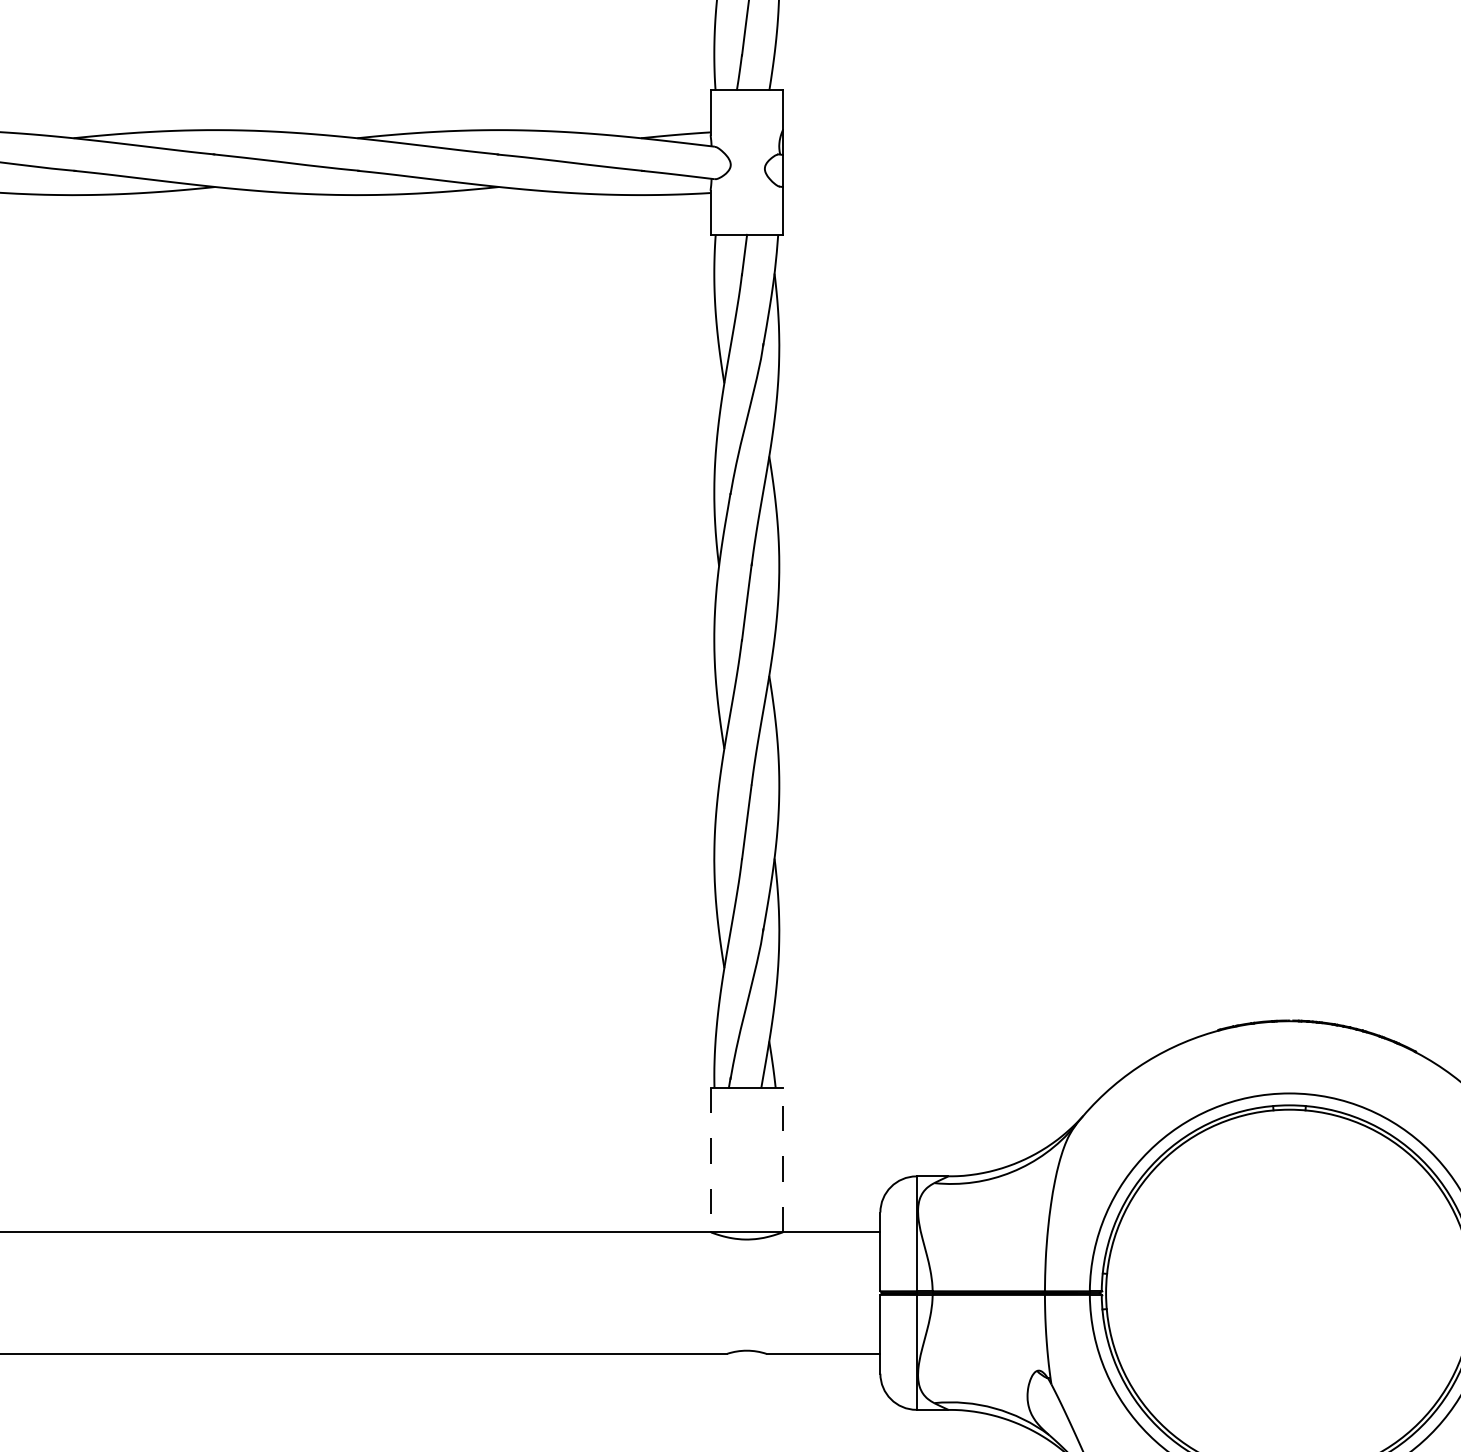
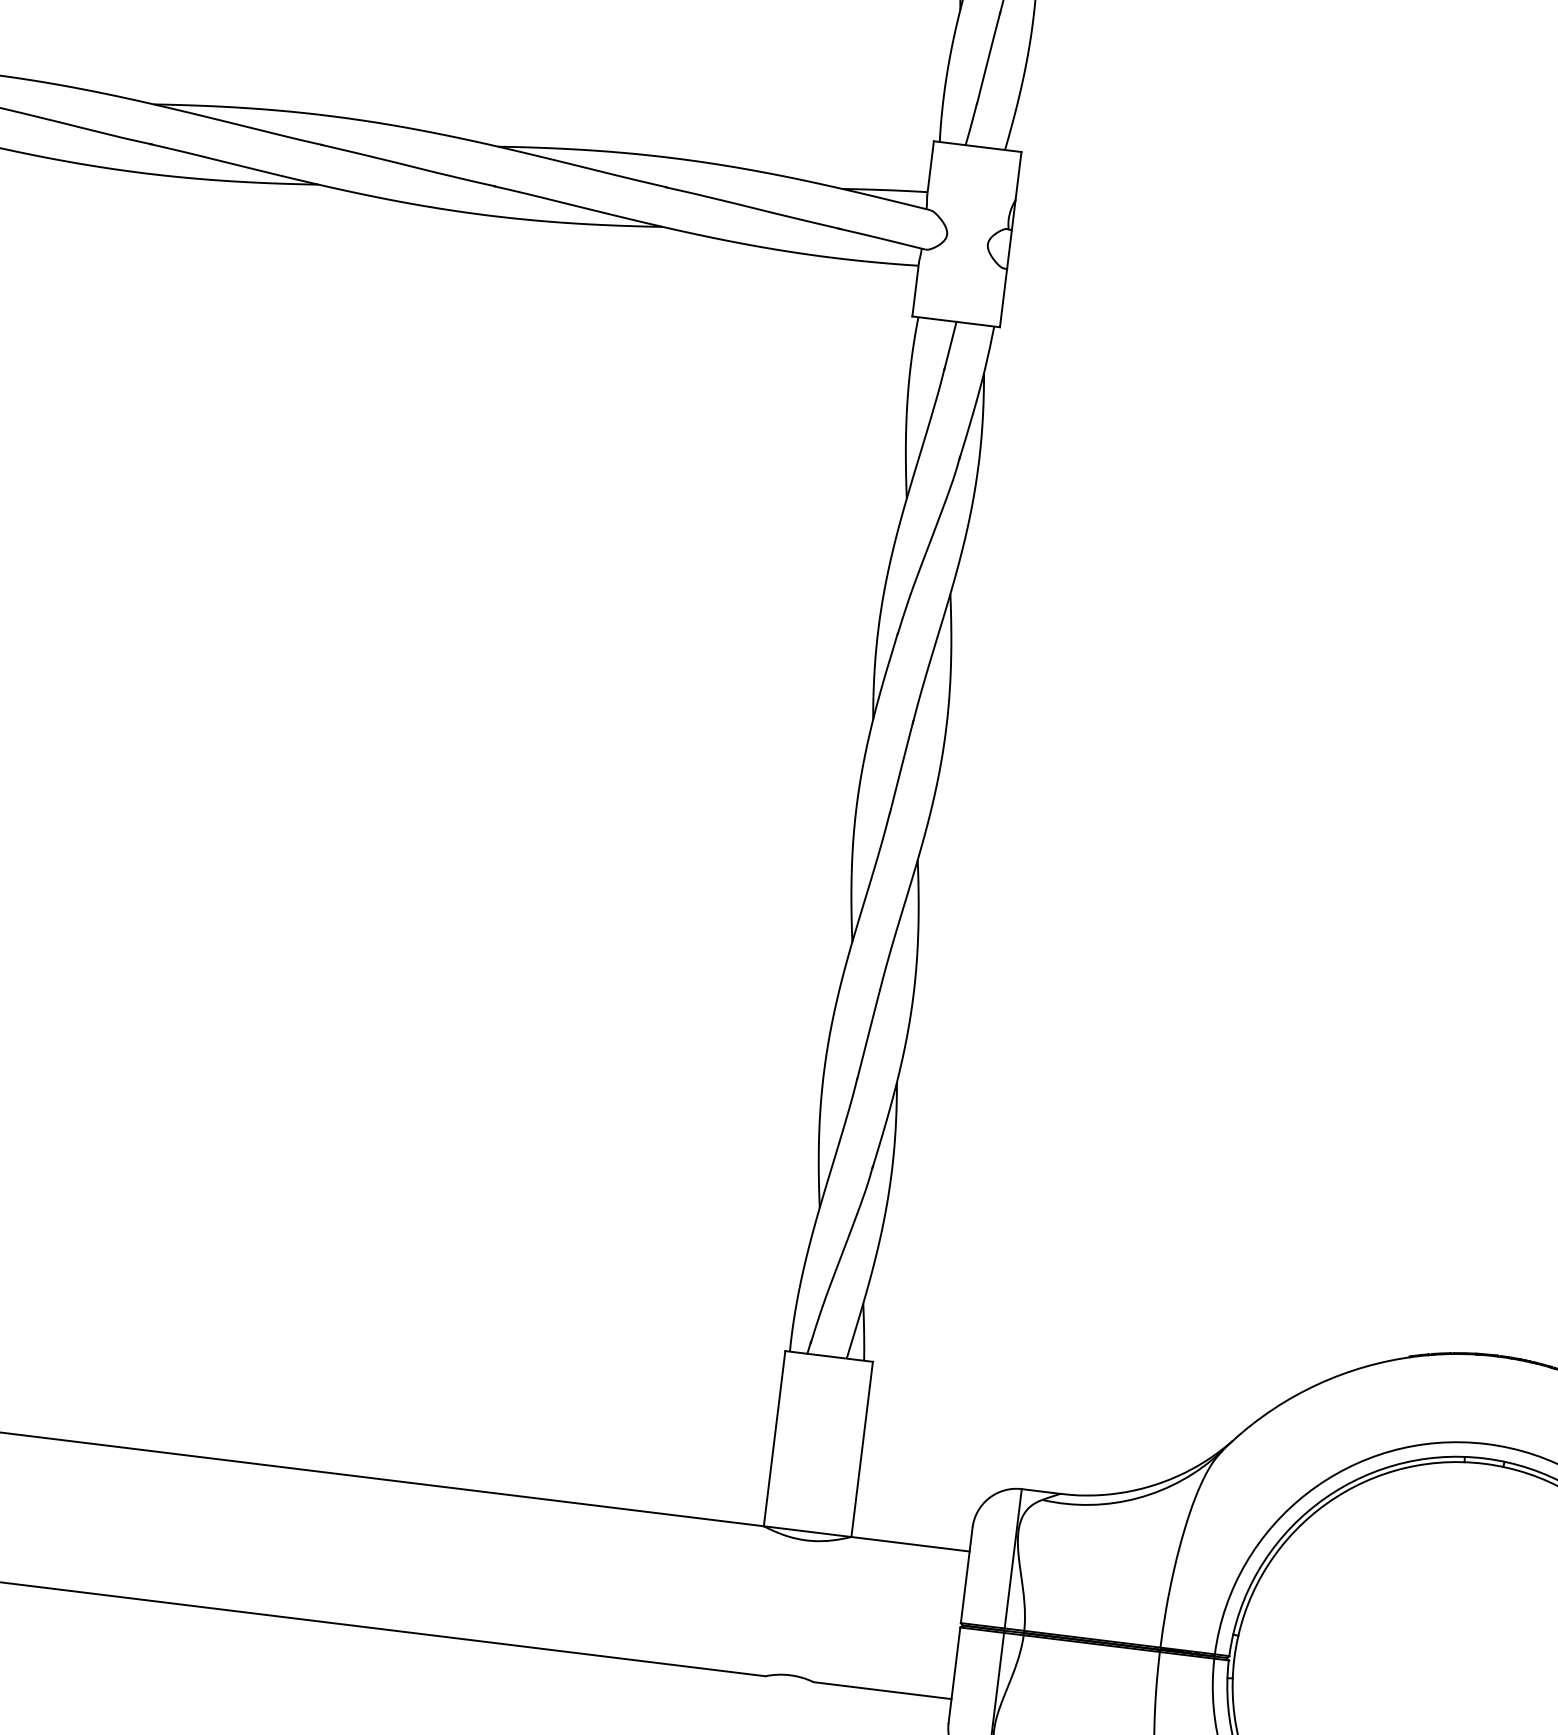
line: (782, 1159) -> (861, 1448), dashed -> solid
line: (710, 1160) -> (774, 1439), dashed -> solid

